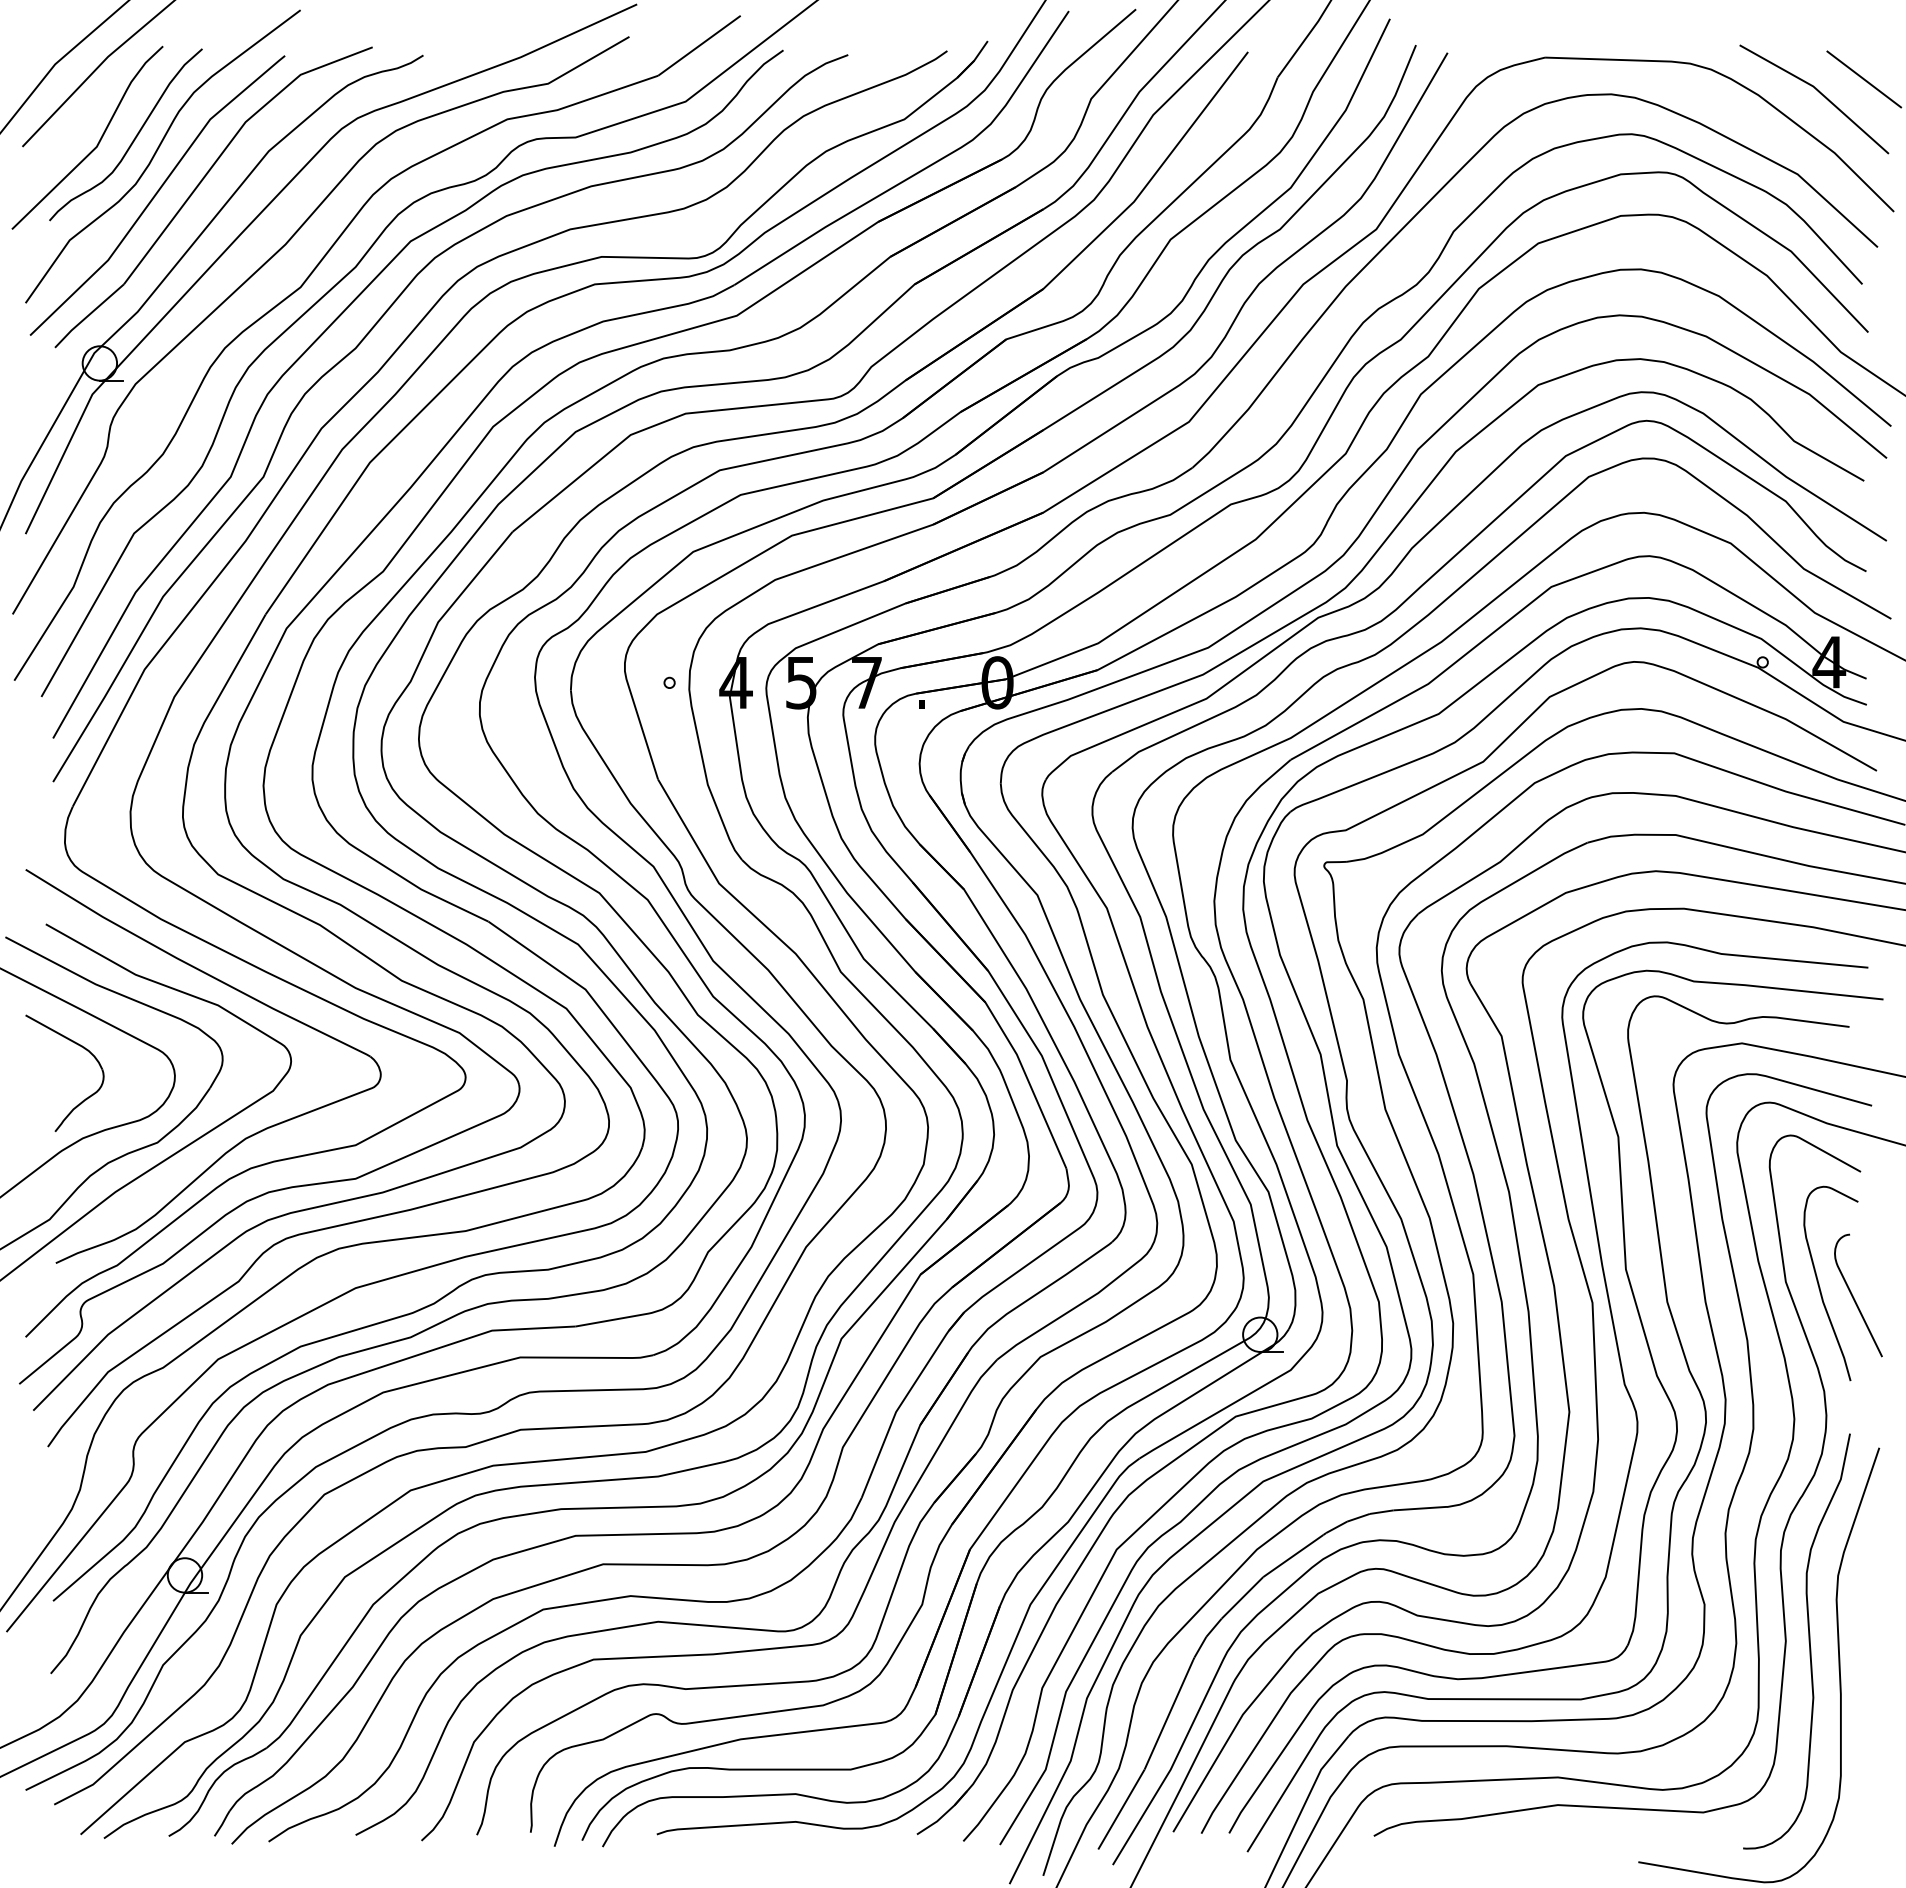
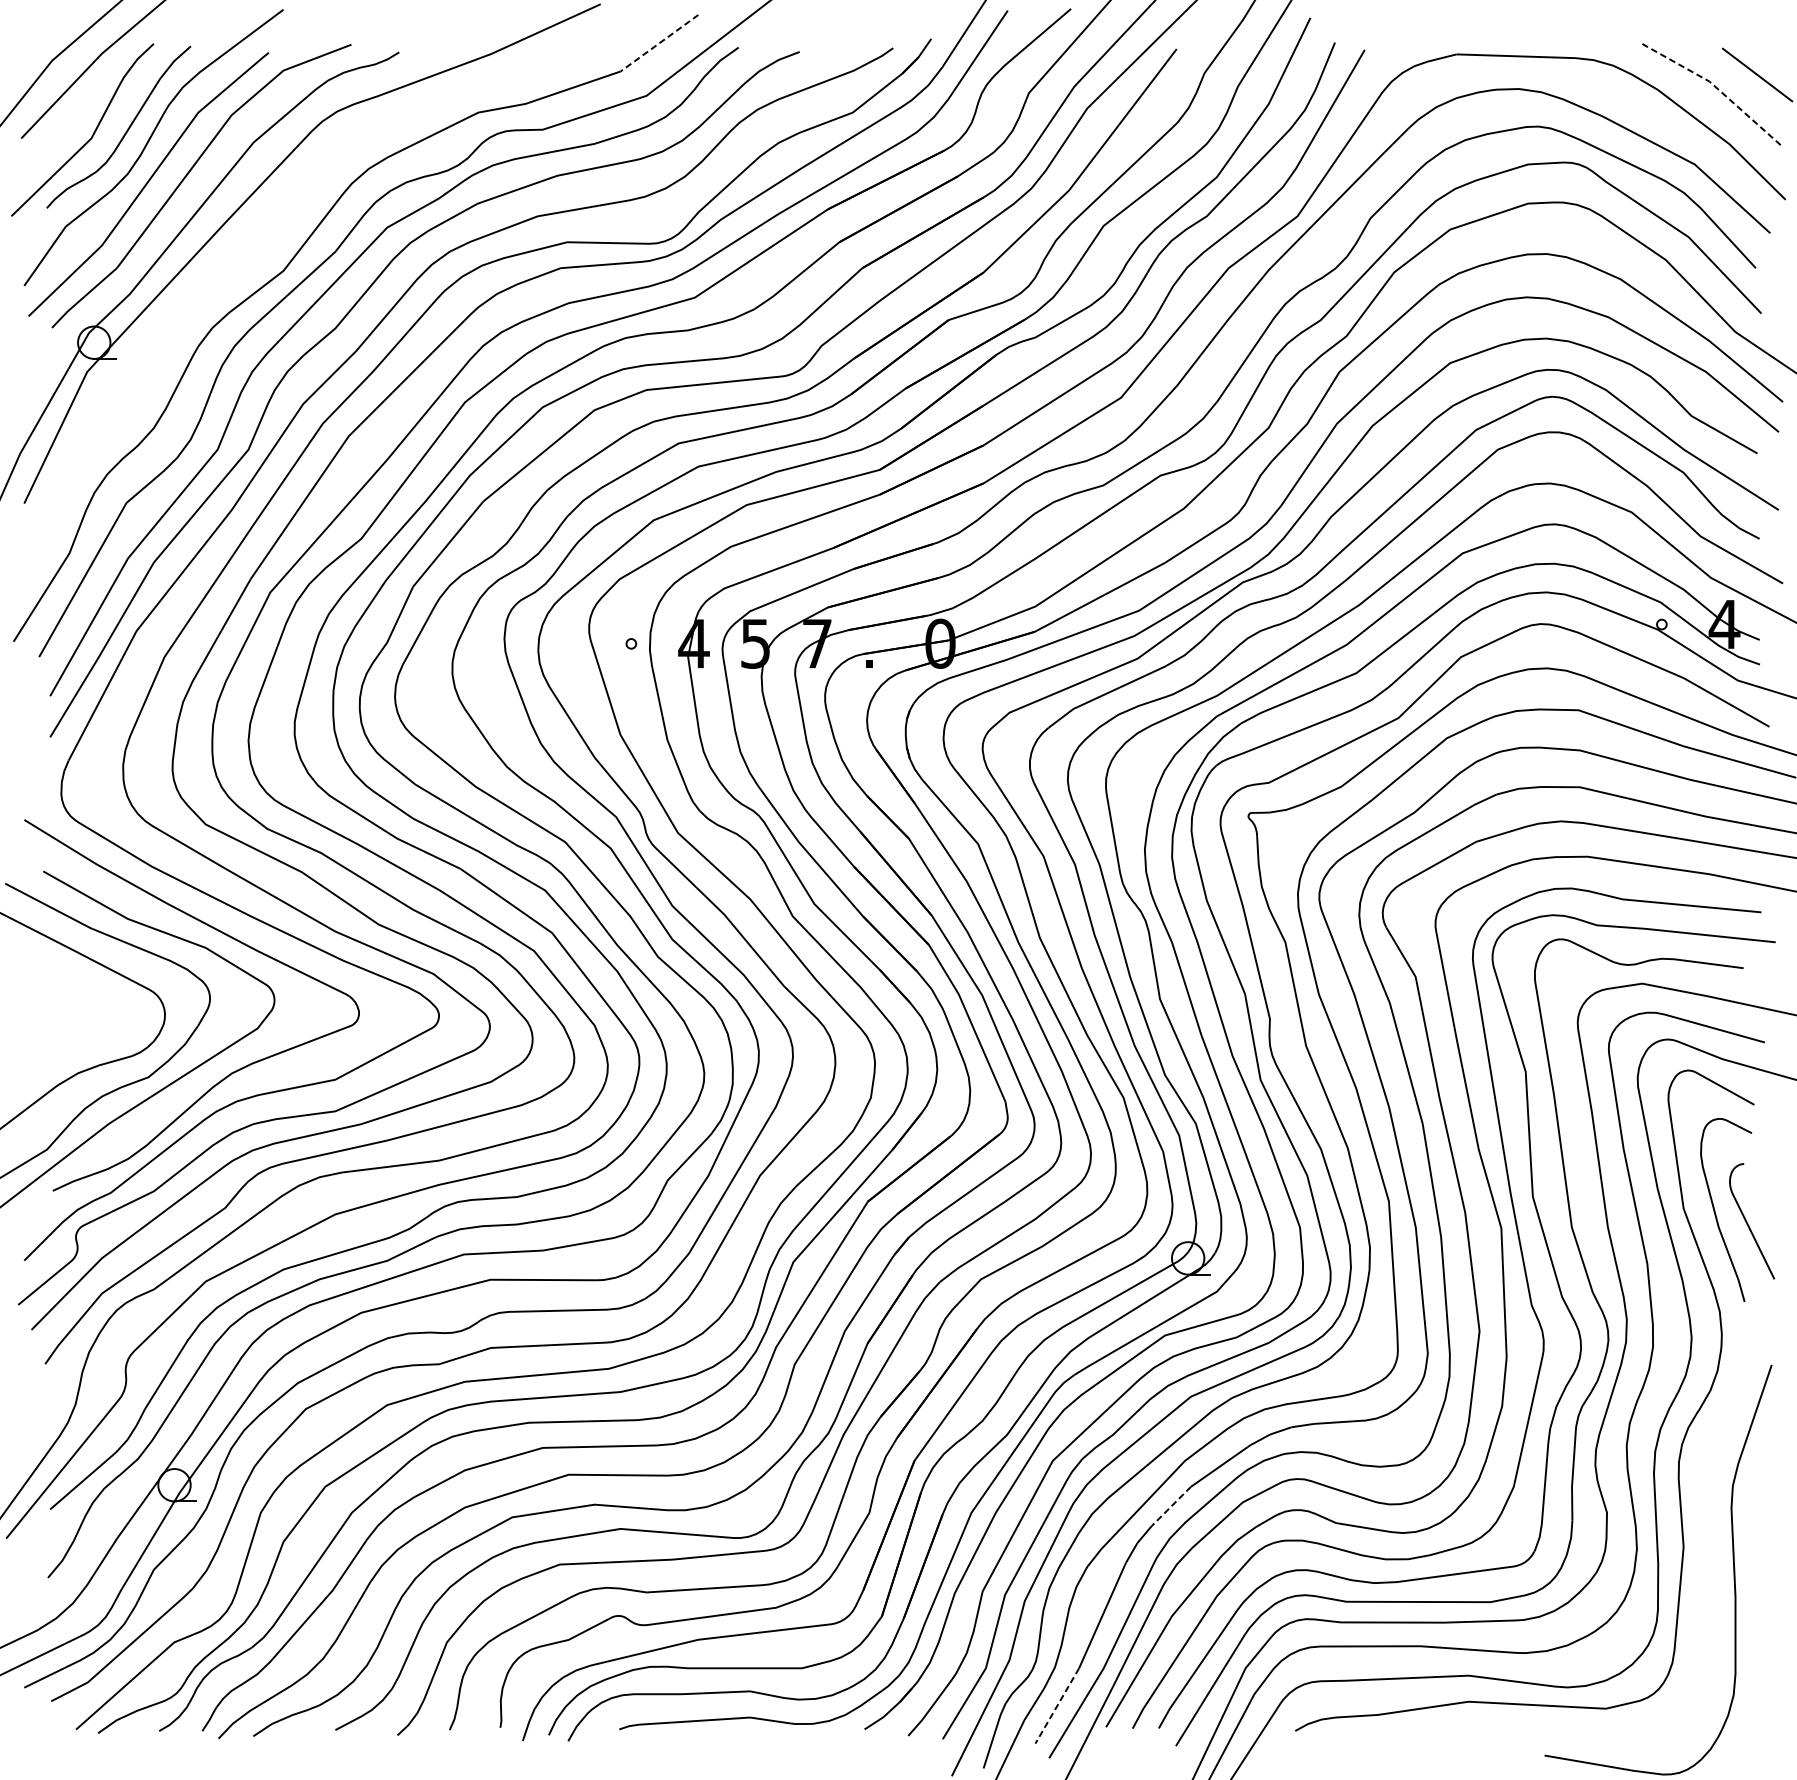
line: (699, 45) -> (659, 42), solid -> dashed
line: (1819, 91) -> (1715, 86), solid -> dashed
curve: (262, 267) -> (247, 252), removed
part: (79, 1046) -> (75, 986), removed
line: (1242, 1598) -> (1171, 1506), solid -> dashed
curve: (1808, 1641) -> (1704, 1547), removed
line: (1121, 1809) -> (1057, 1705), solid -> dashed

